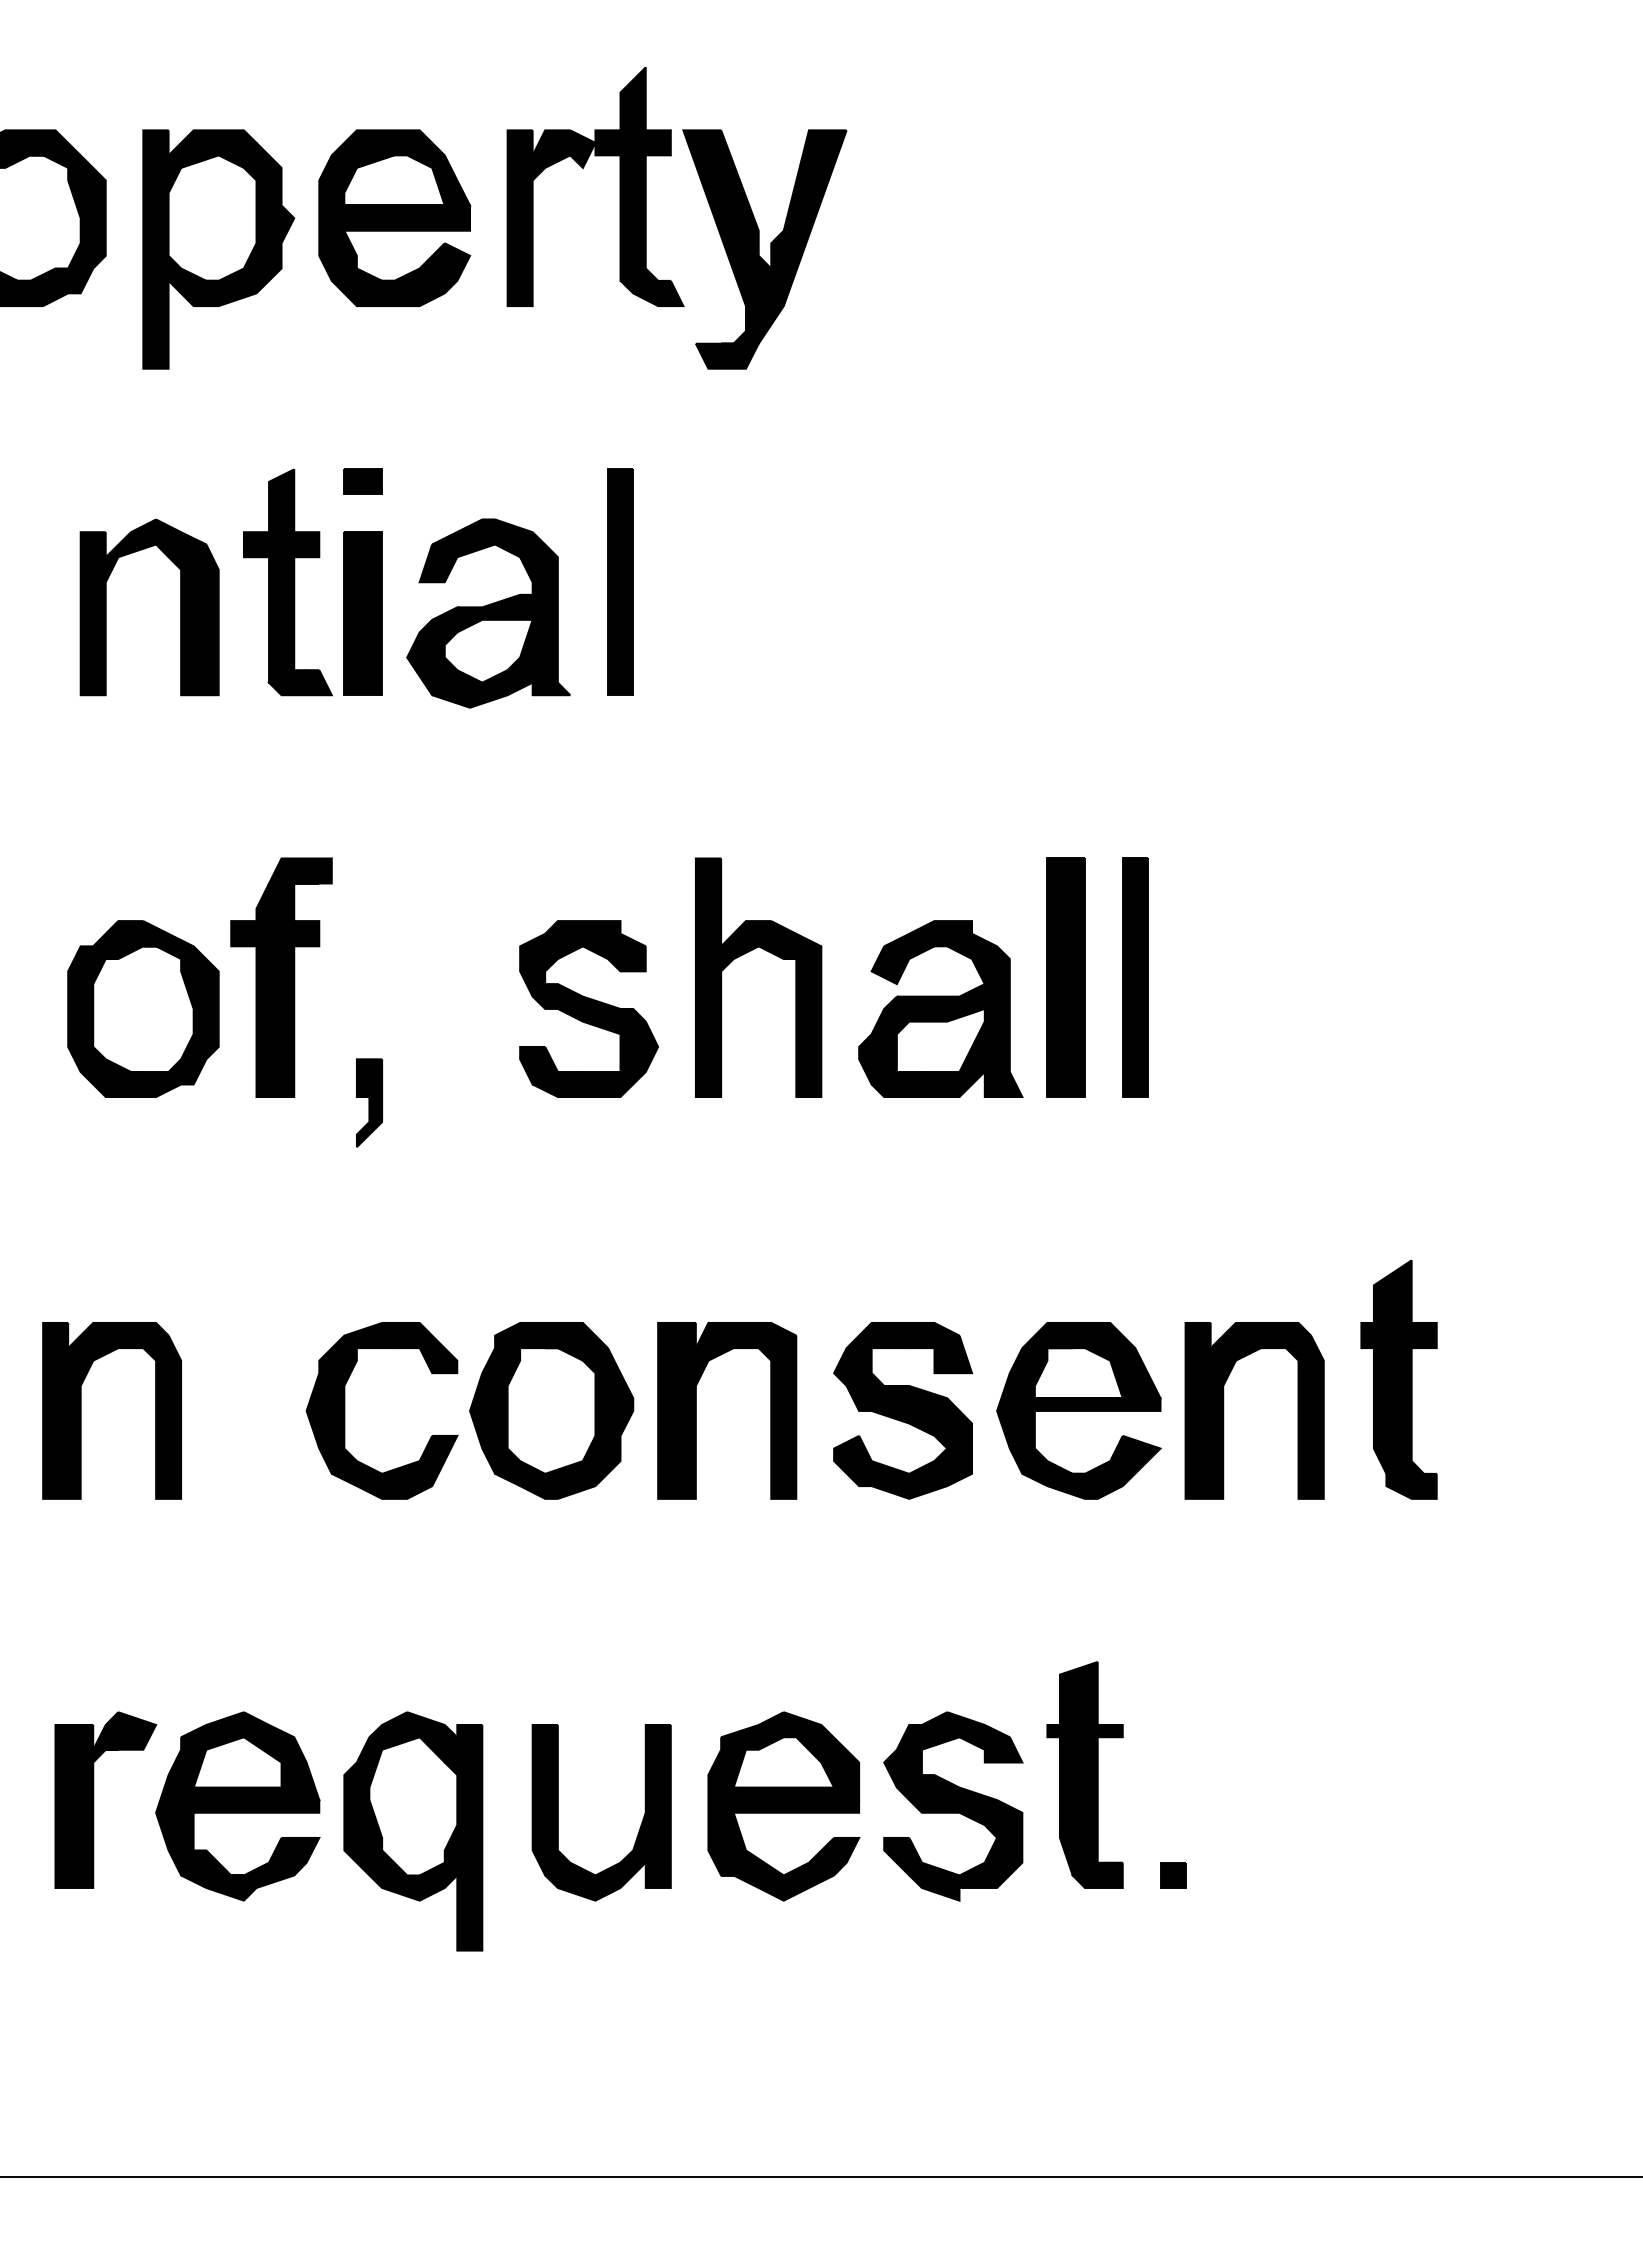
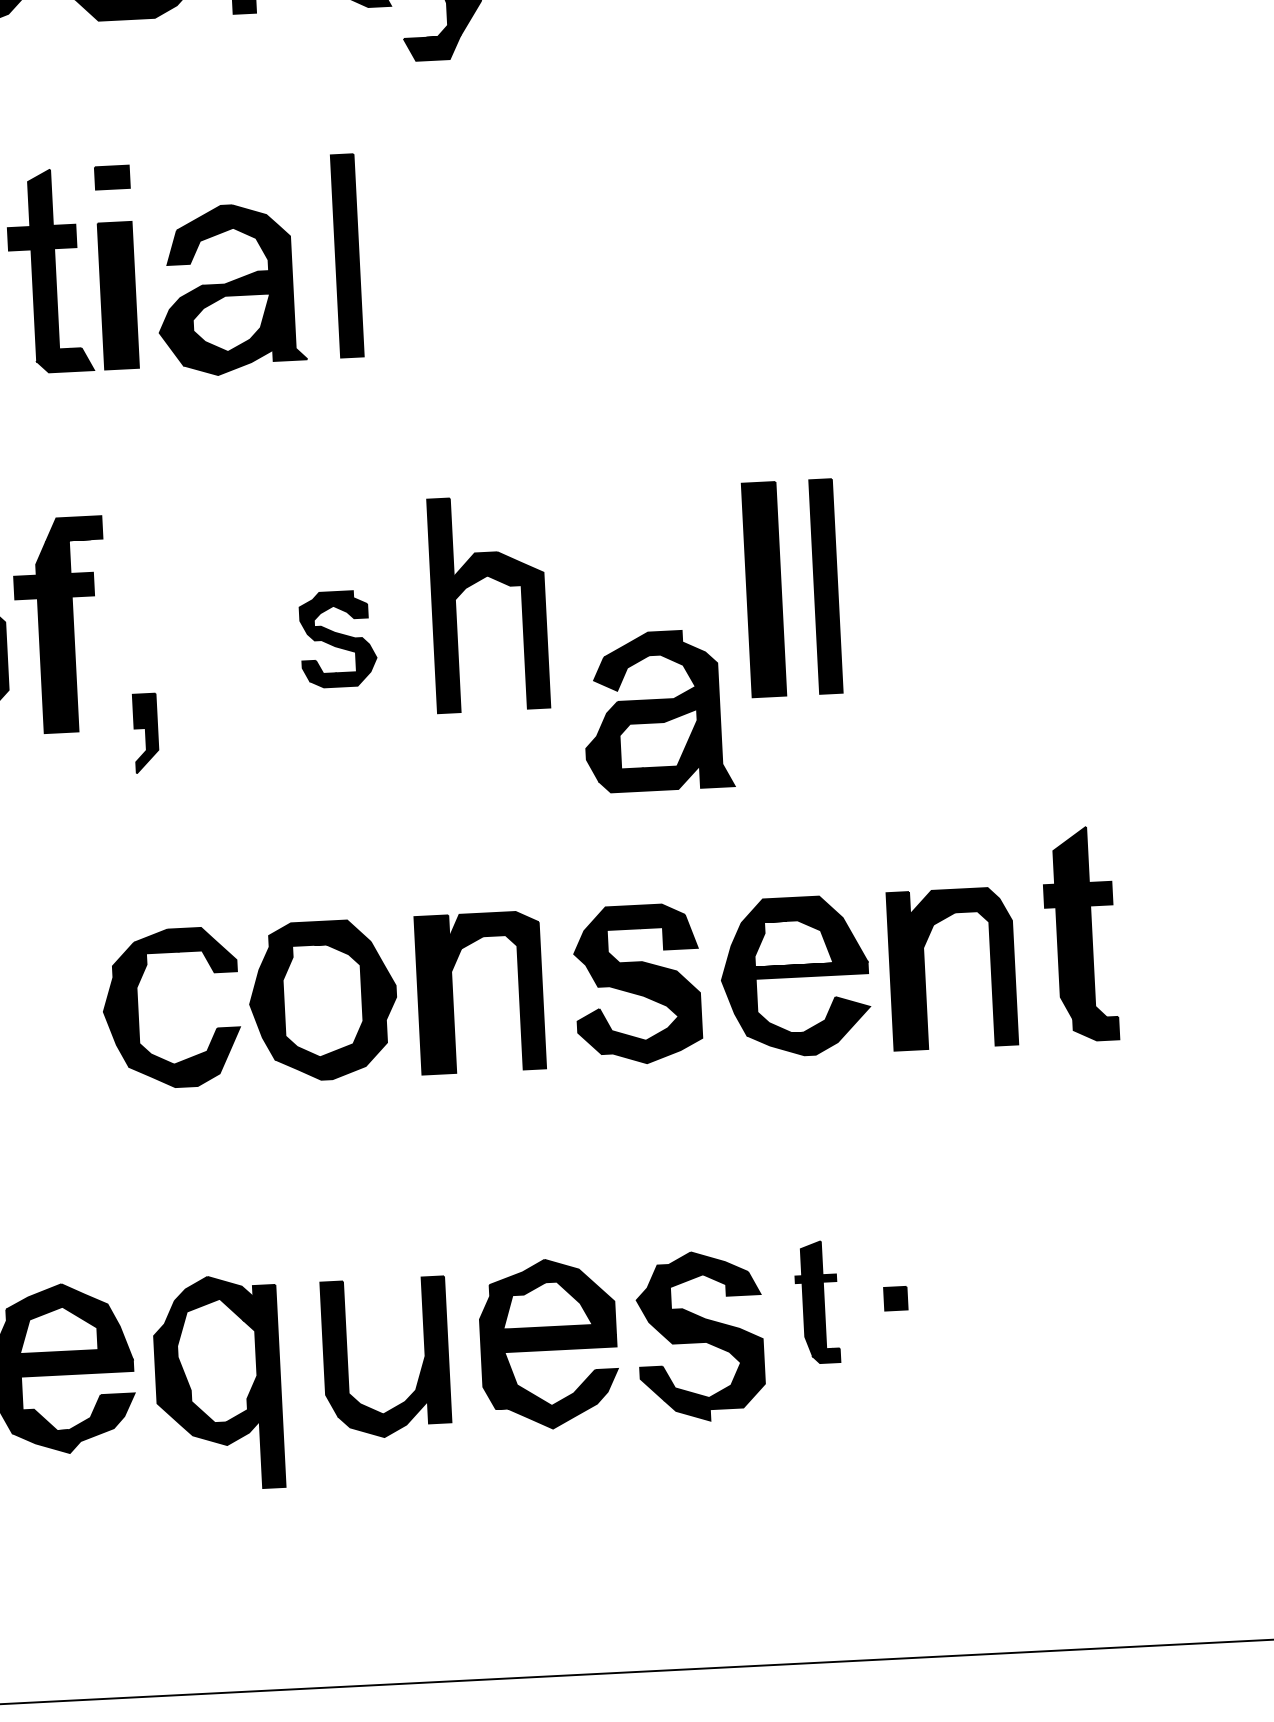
part: (588, 1008) -> (337, 638), size x0.6
part: (940, 1008) -> (657, 710), moved
part: (1084, 1774) -> (816, 1301), size x0.6
part: (1173, 1875) -> (896, 1298), moved

